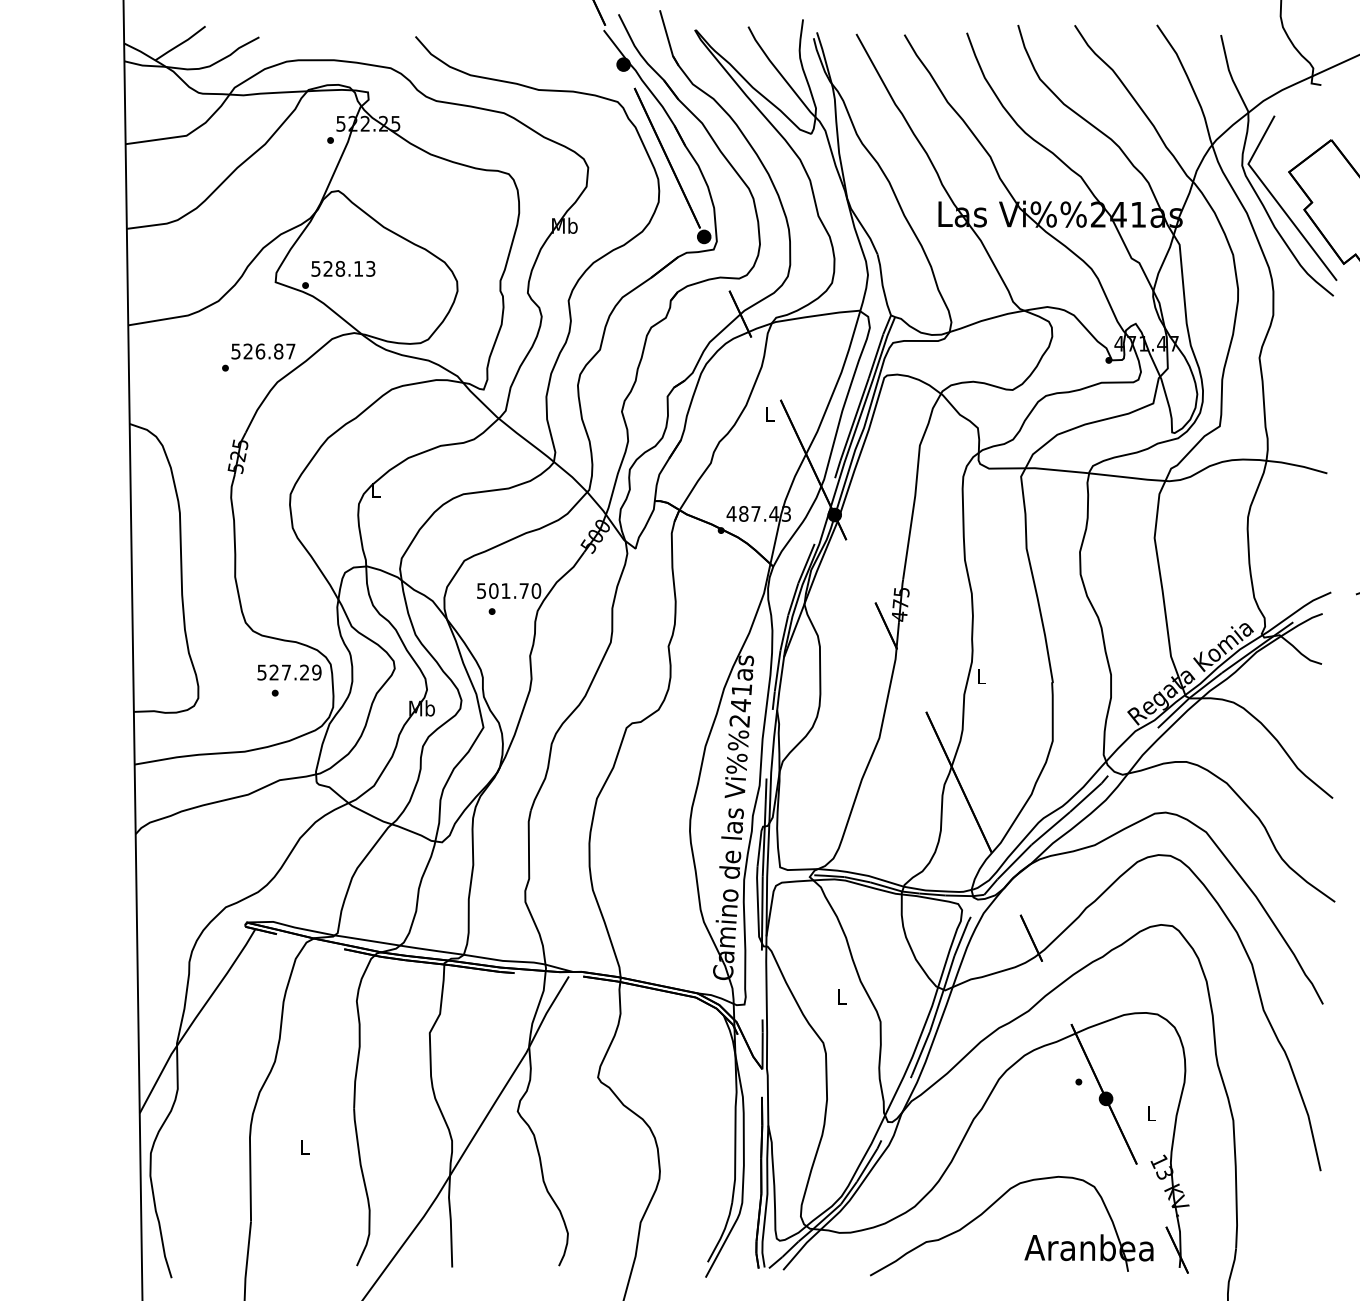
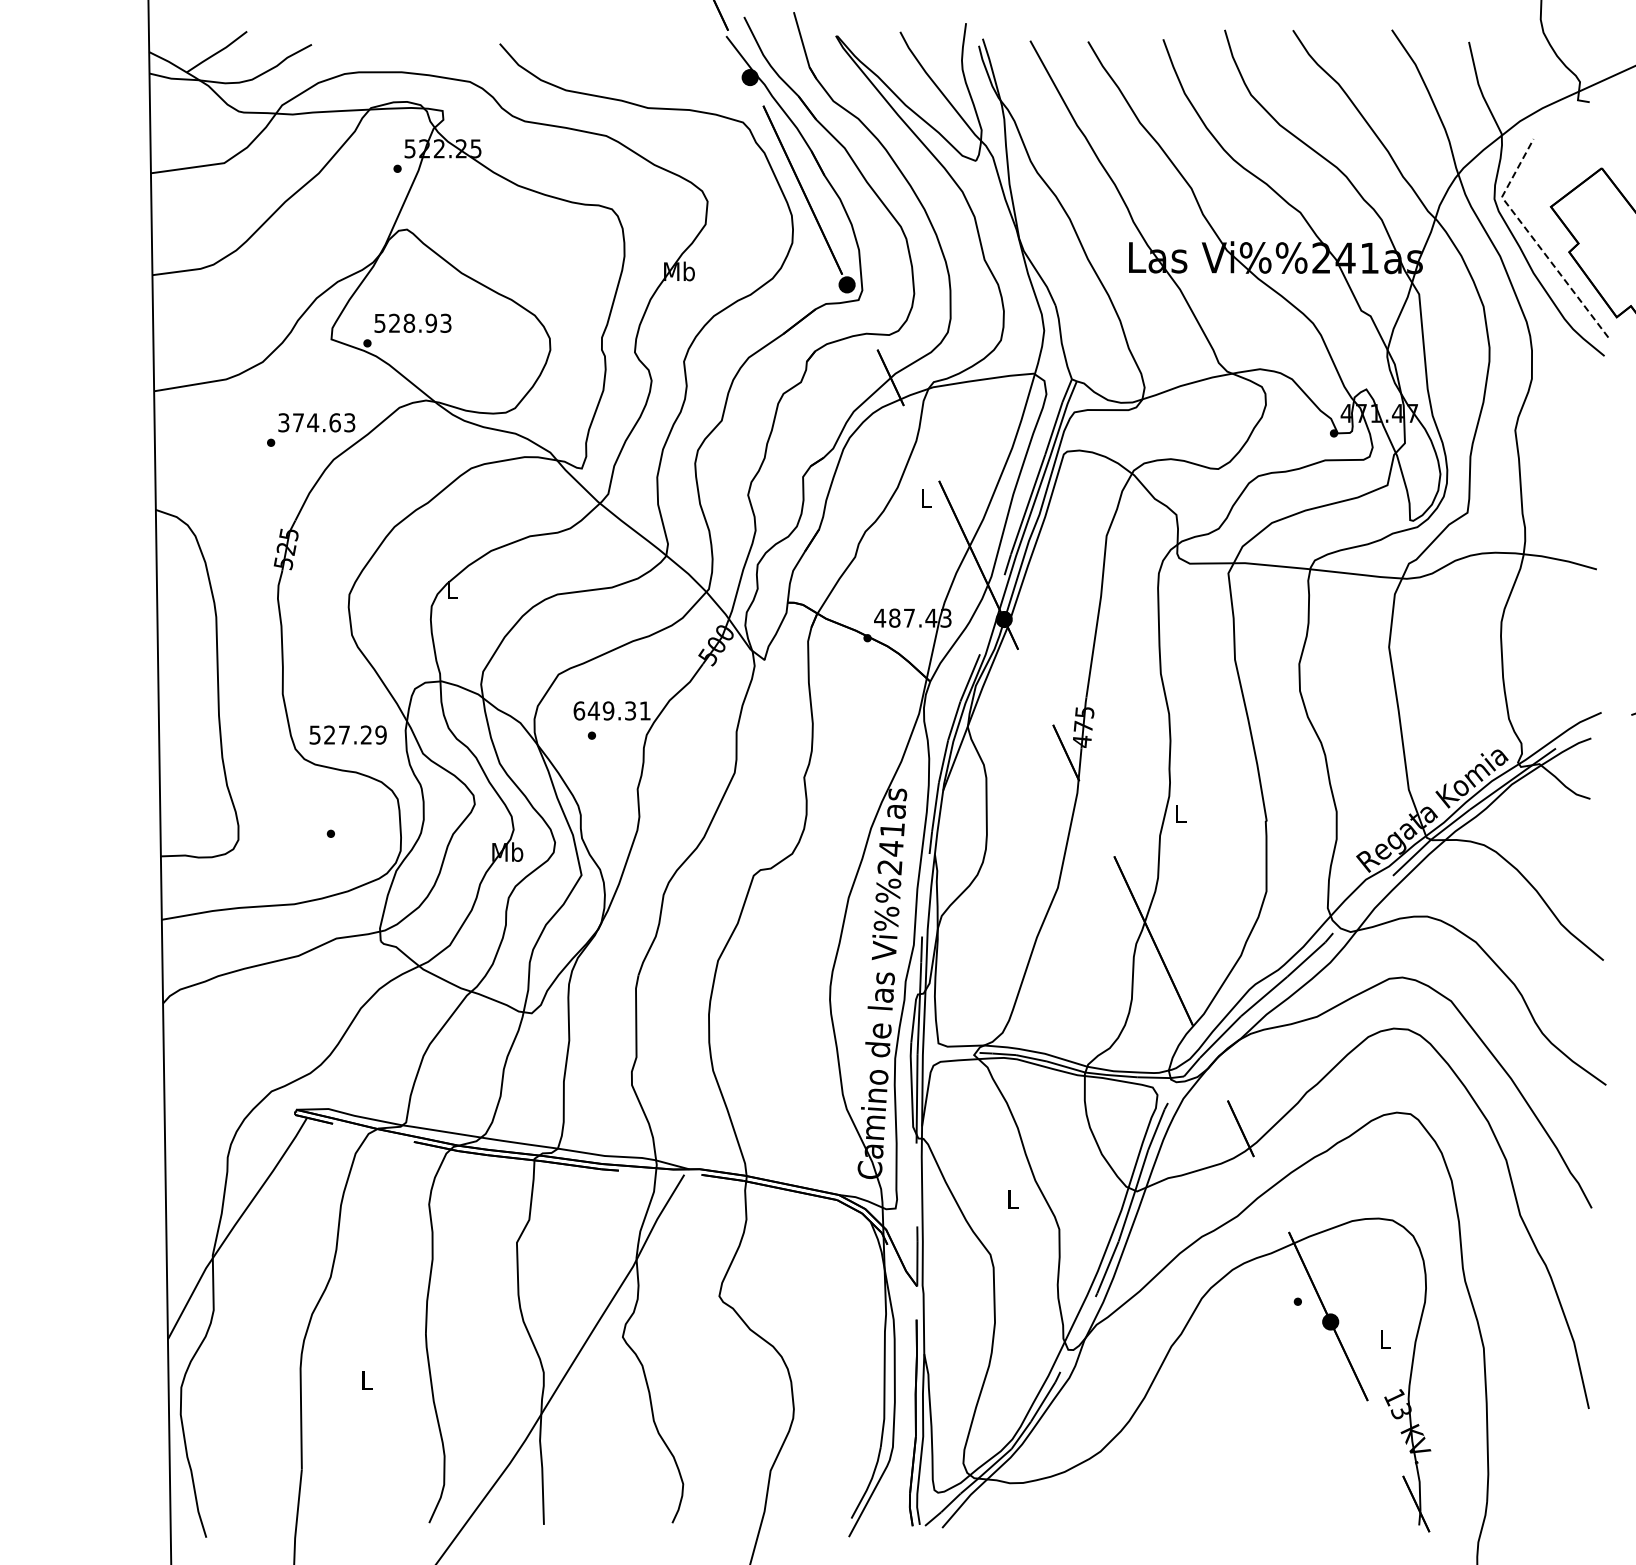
line: (1275, 200) -> (1534, 240), solid -> dashed
text: (358, 268) -> (431, 322), 528.13 -> 528.93
text: (263, 351) -> (316, 422), 526.87 -> 374.63
text: (508, 590) -> (611, 710), 501.70 -> 649.31
text: (288, 672) -> (347, 734), moved
part: (1032, 1235) -> (1242, 1486), removed

